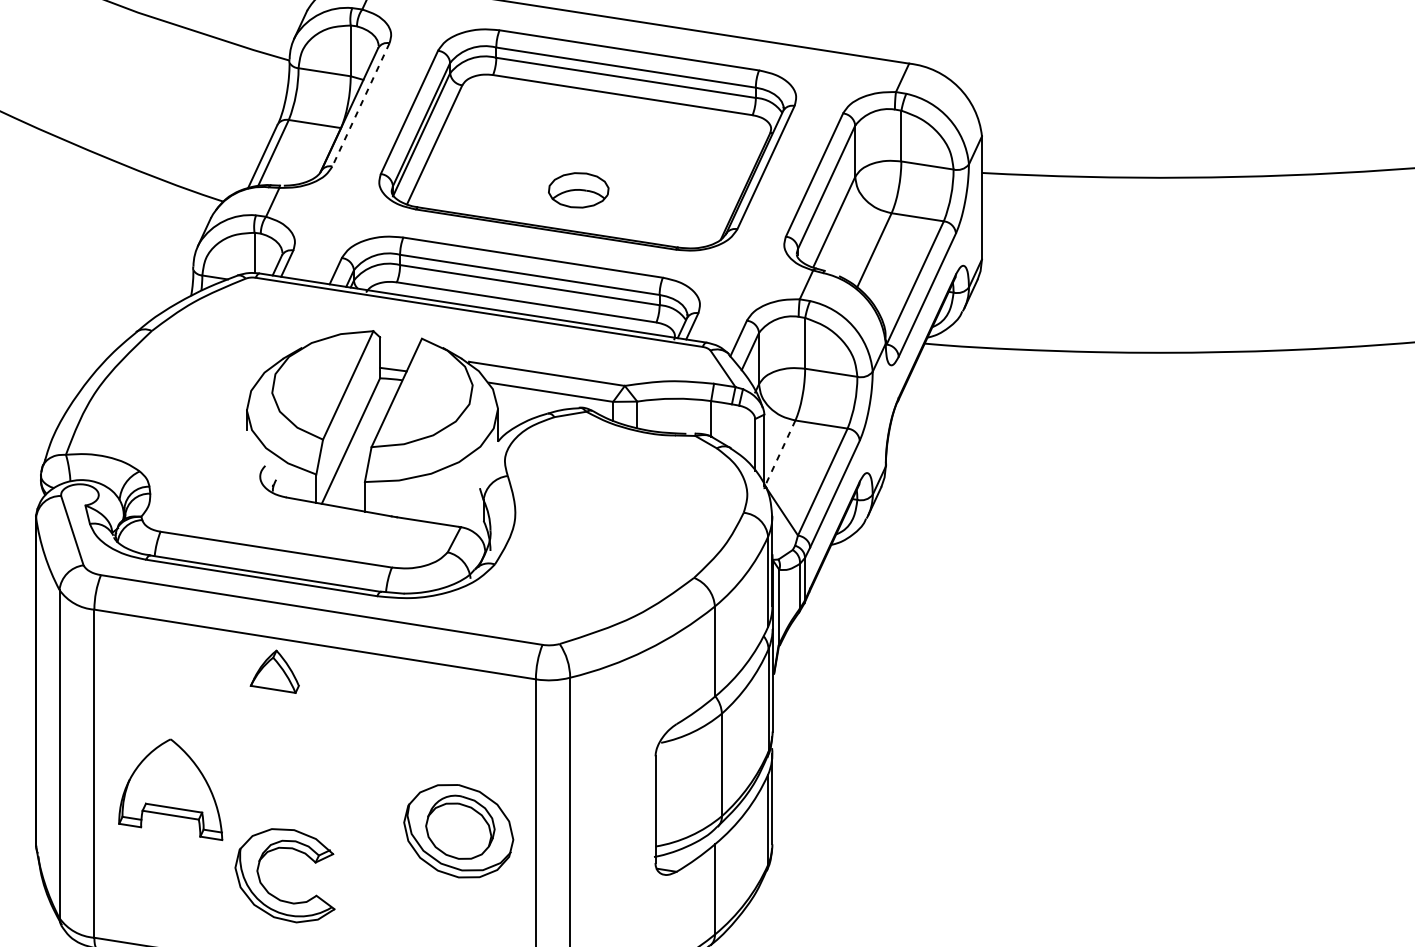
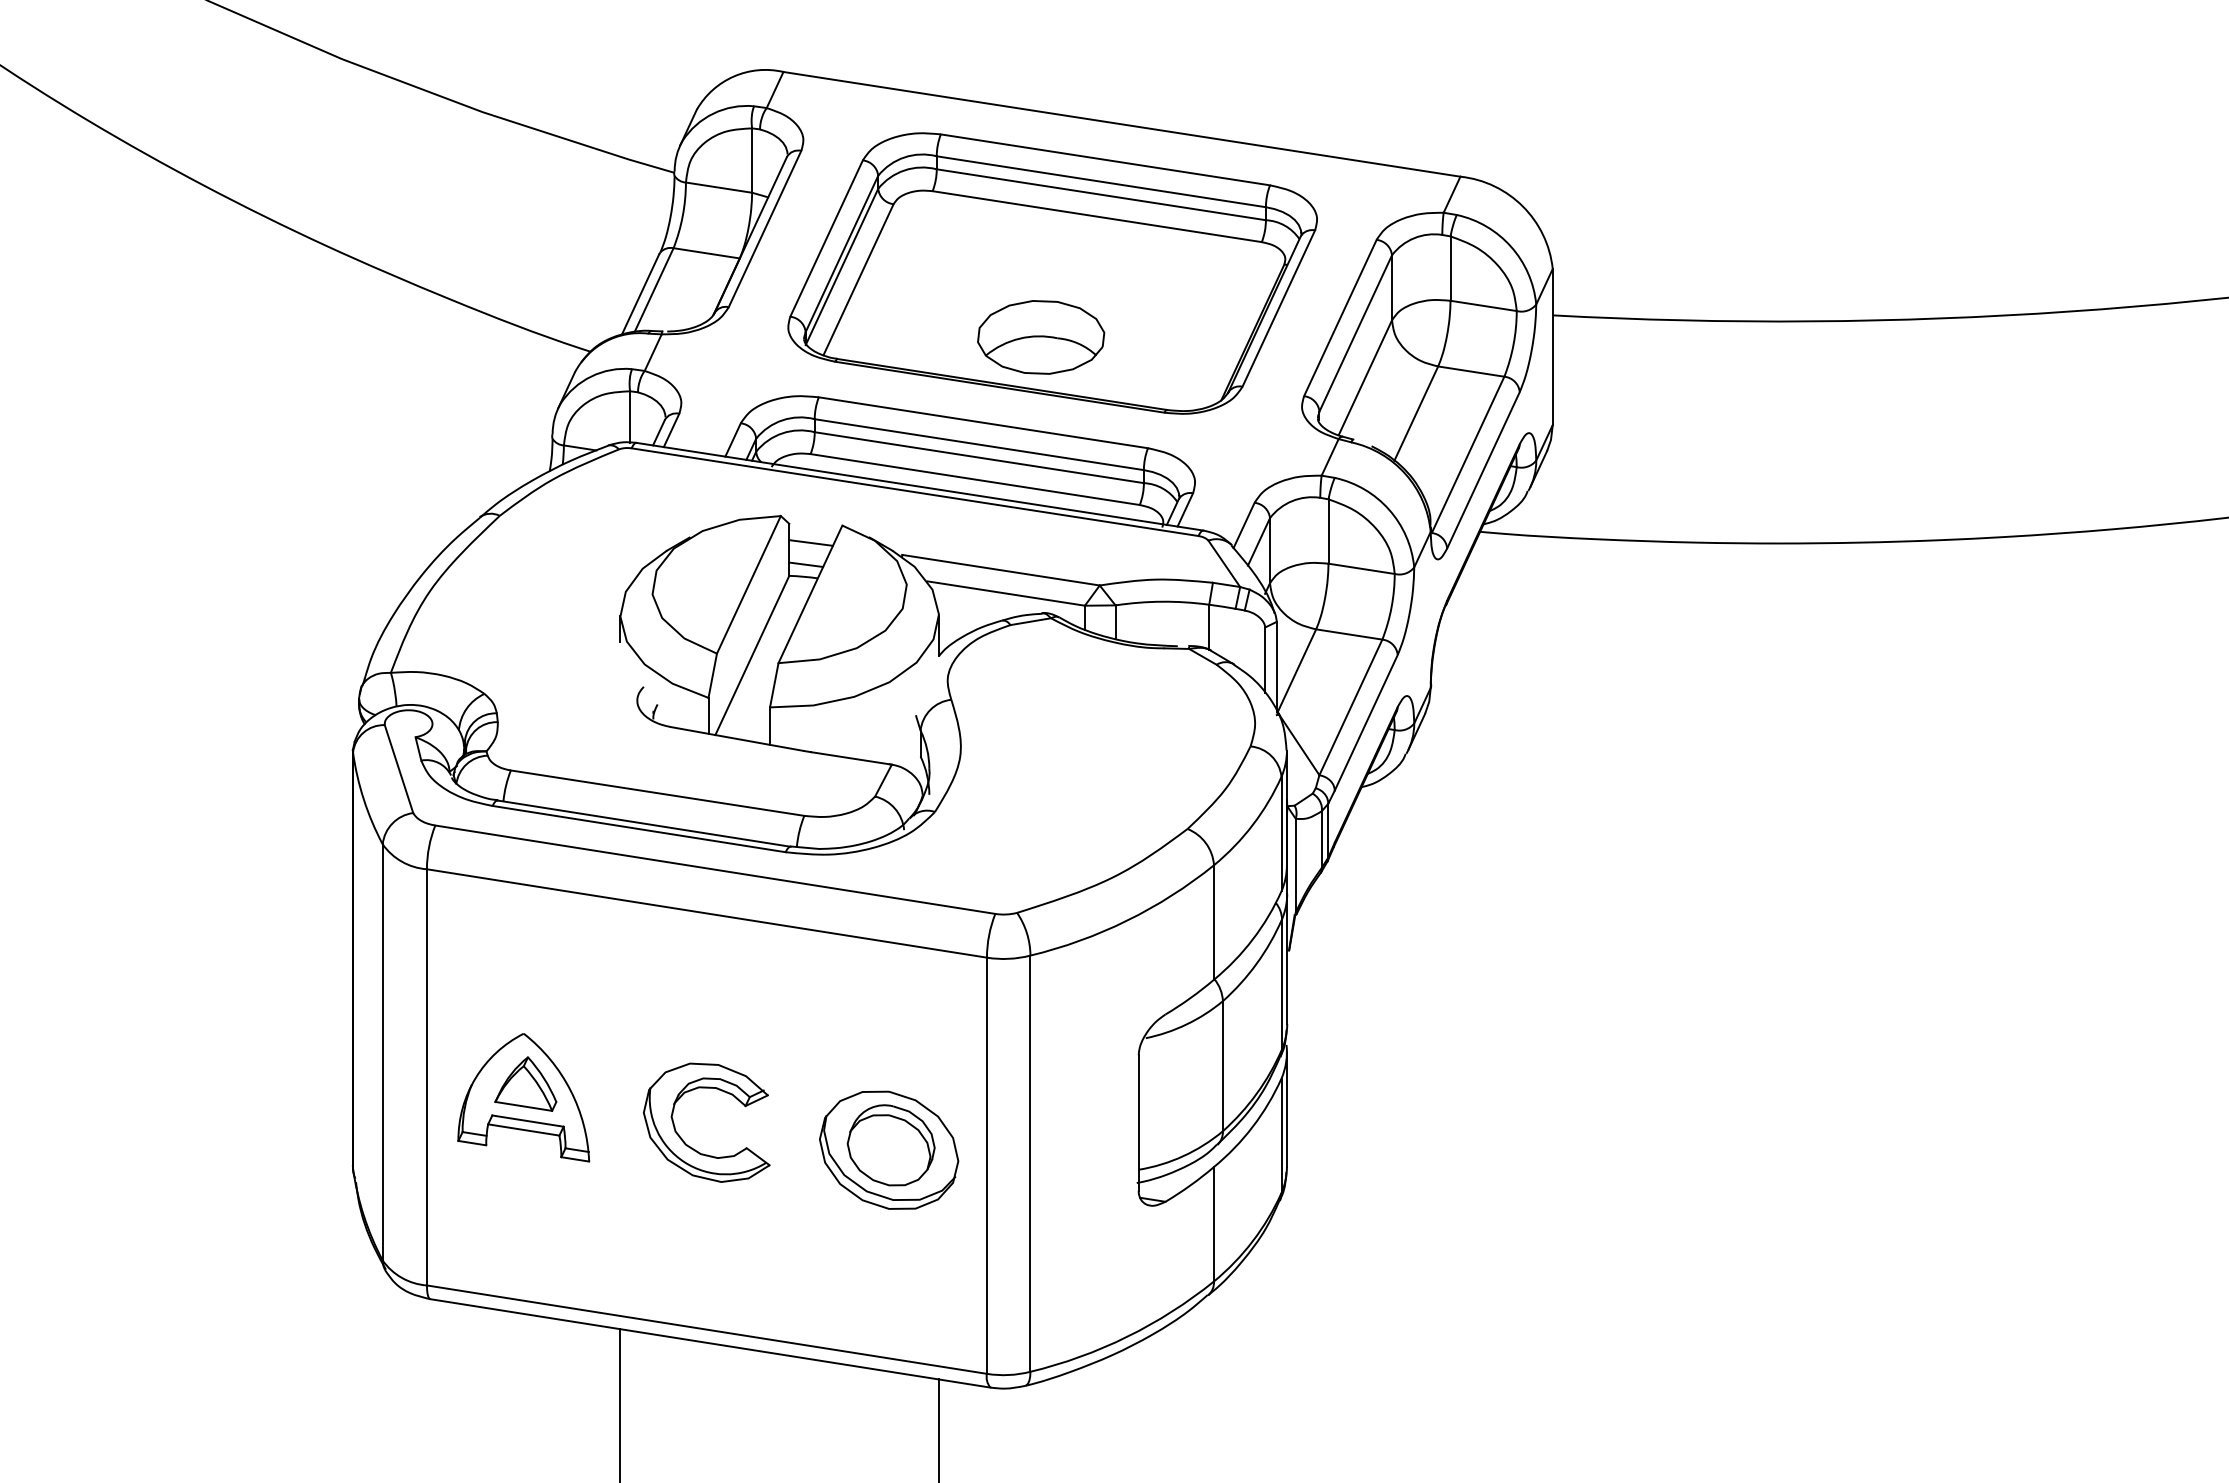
line: (360, 105) -> (764, 229), dashed -> solid
part: (578, 190) -> (1041, 337), size x1.67
line: (396, 352) -> (810, 542), added
line: (779, 453) -> (1296, 671), dashed -> solid
part: (274, 671) -> (525, 1083), moved
part: (271, 893) -> (689, 1145), moved

